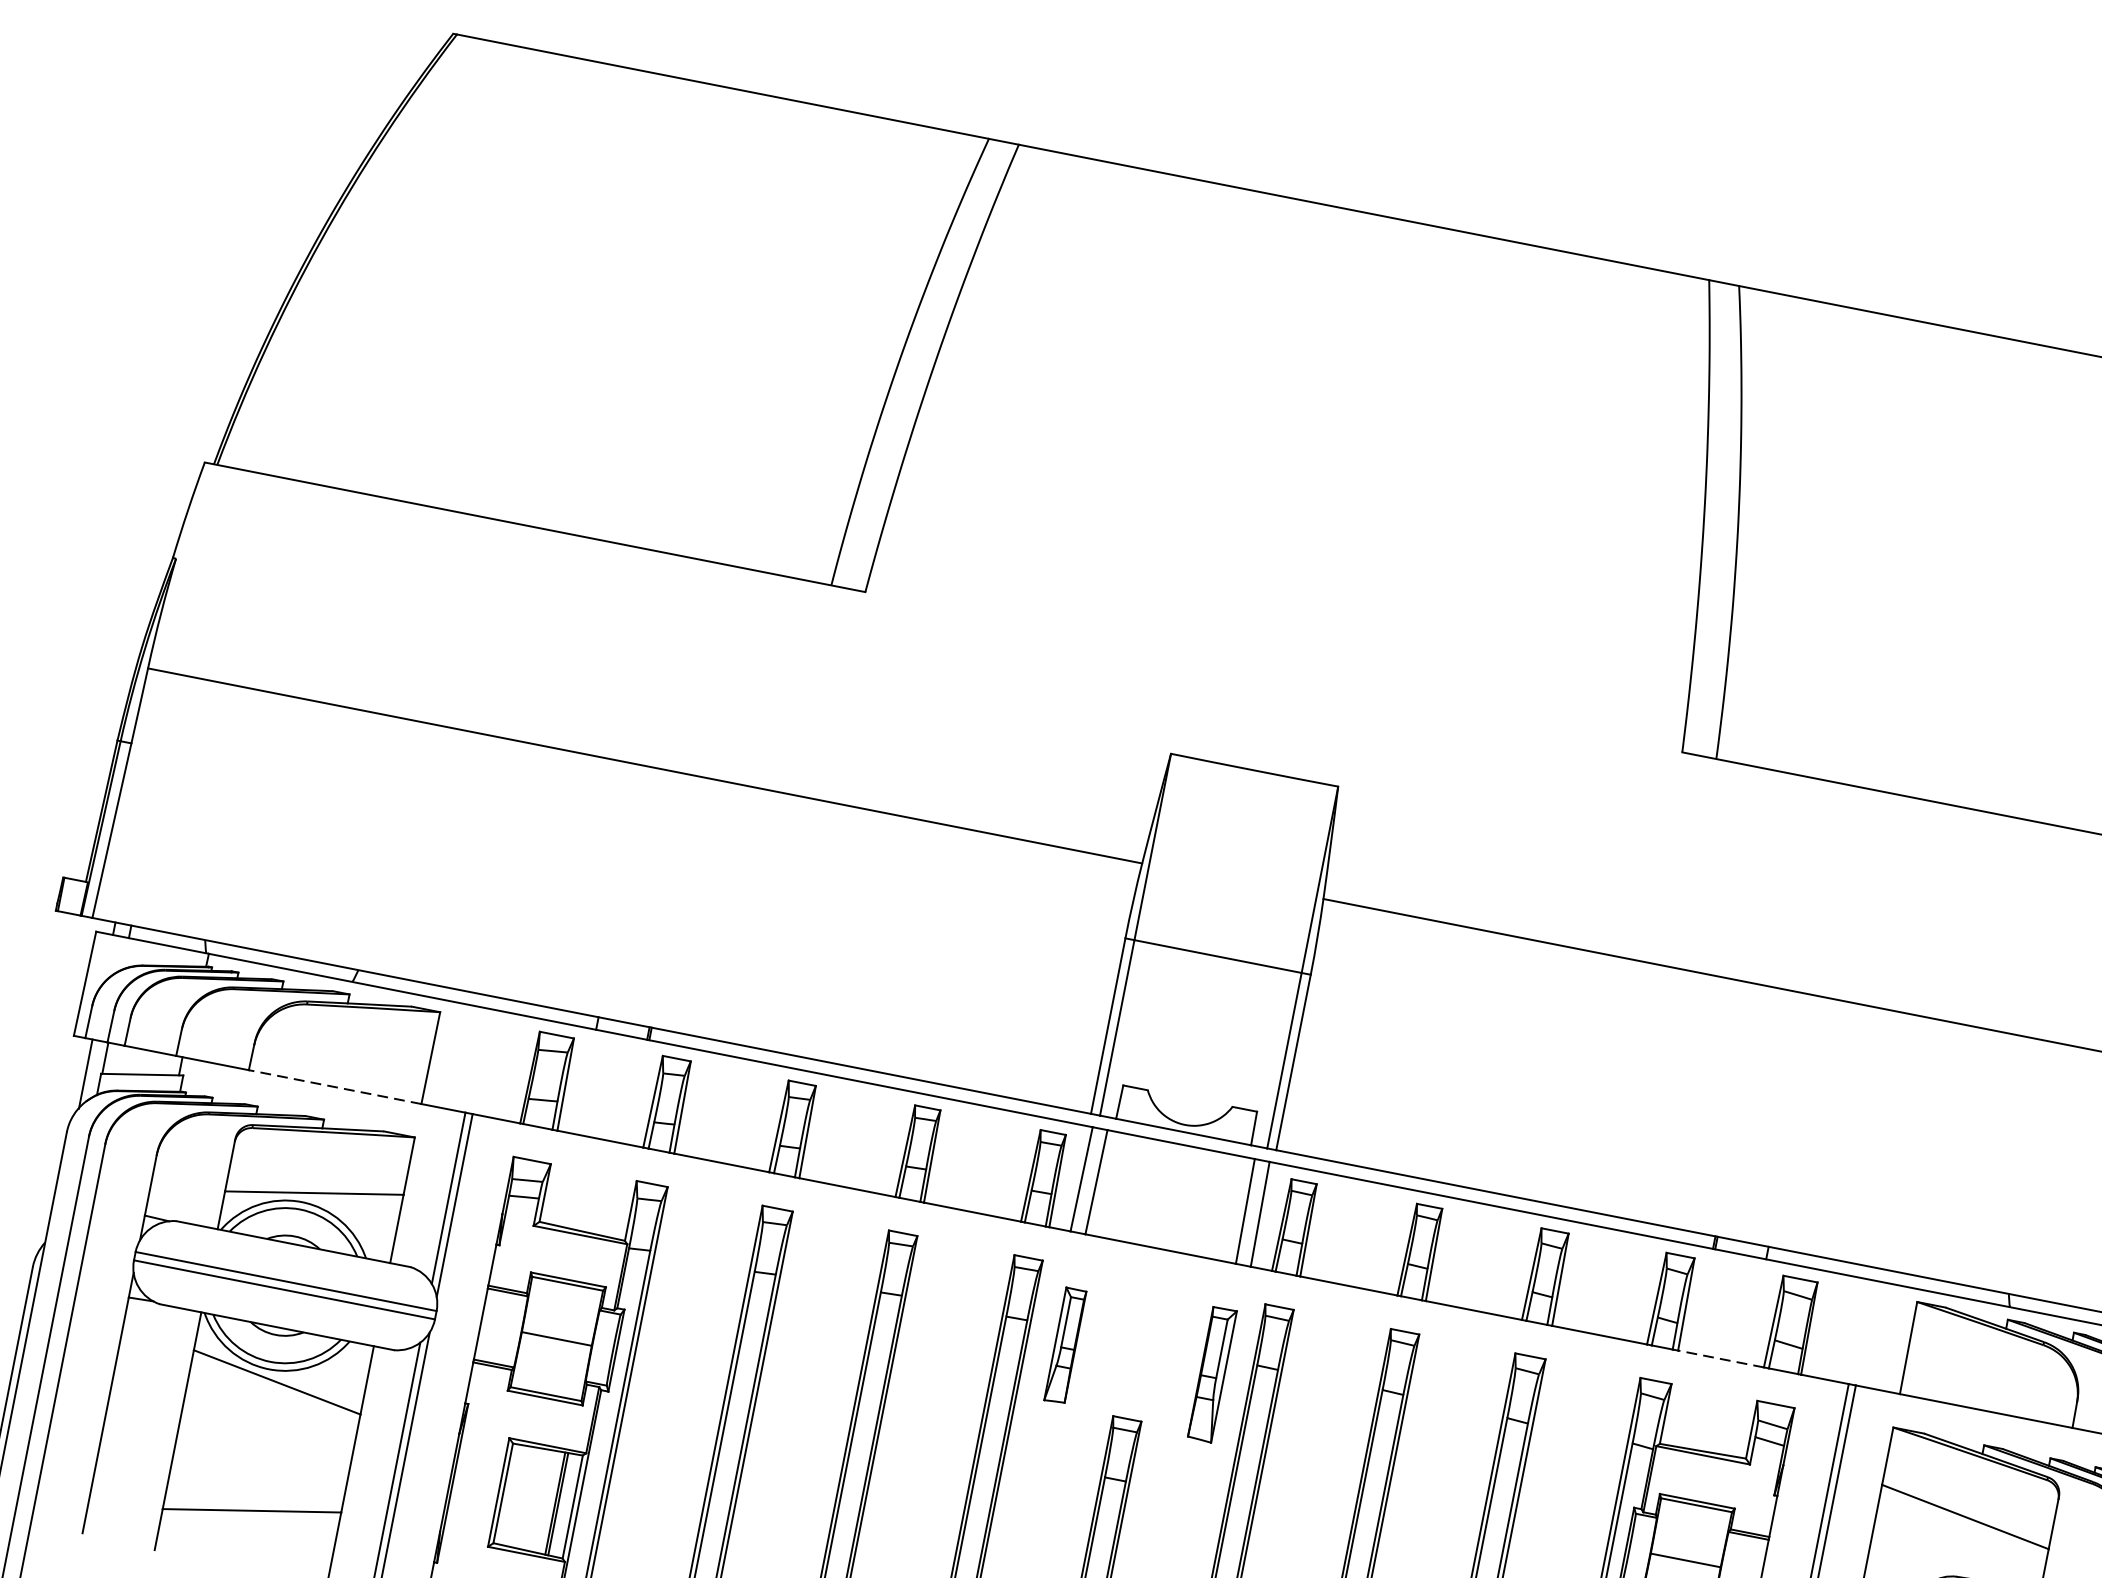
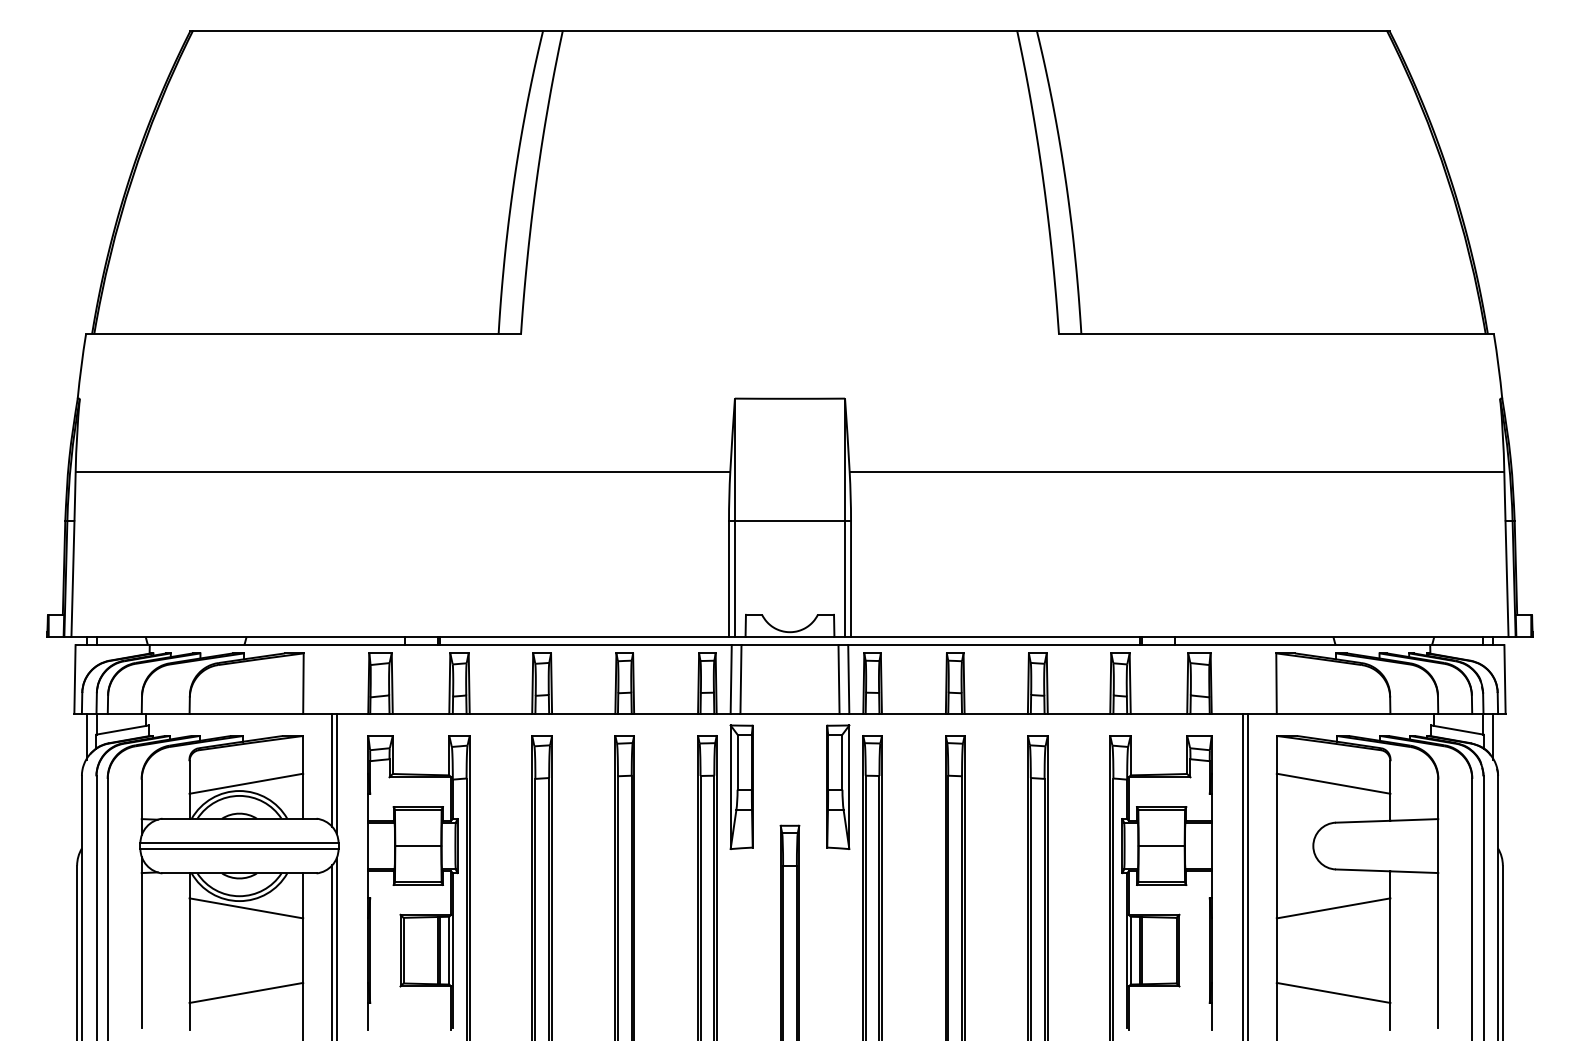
line: (335, 1086) -> (246, 713), dashed -> solid
part: (1065, 1344) -> (741, 786), size x1.67
line: (1720, 1358) -> (1158, 713), dashed -> solid
part: (1212, 1373) -> (838, 786), size x1.43

